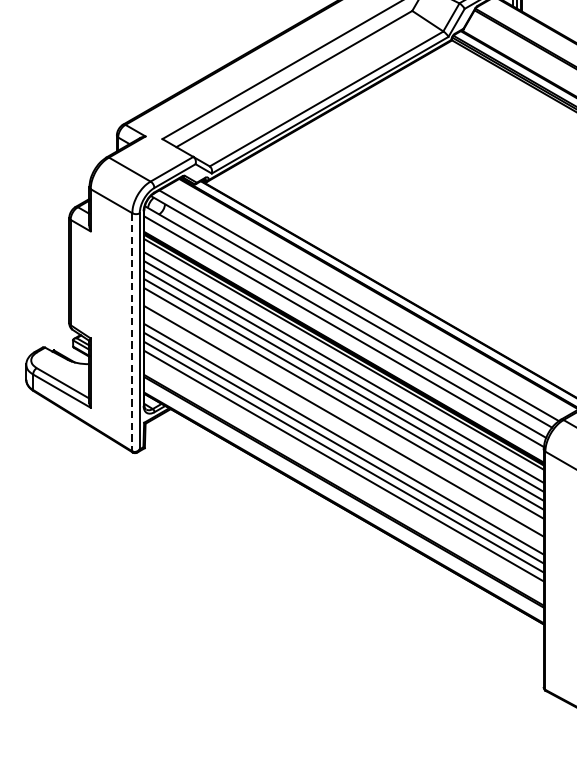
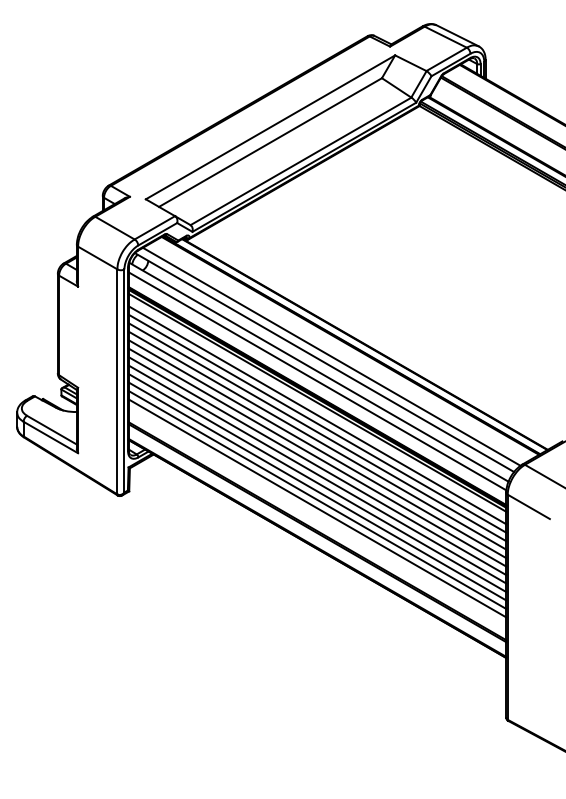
line: (132, 331) -> (117, 381), dashed -> solid
line: (344, 412) -> (317, 457), added
line: (344, 430) -> (317, 474), added

